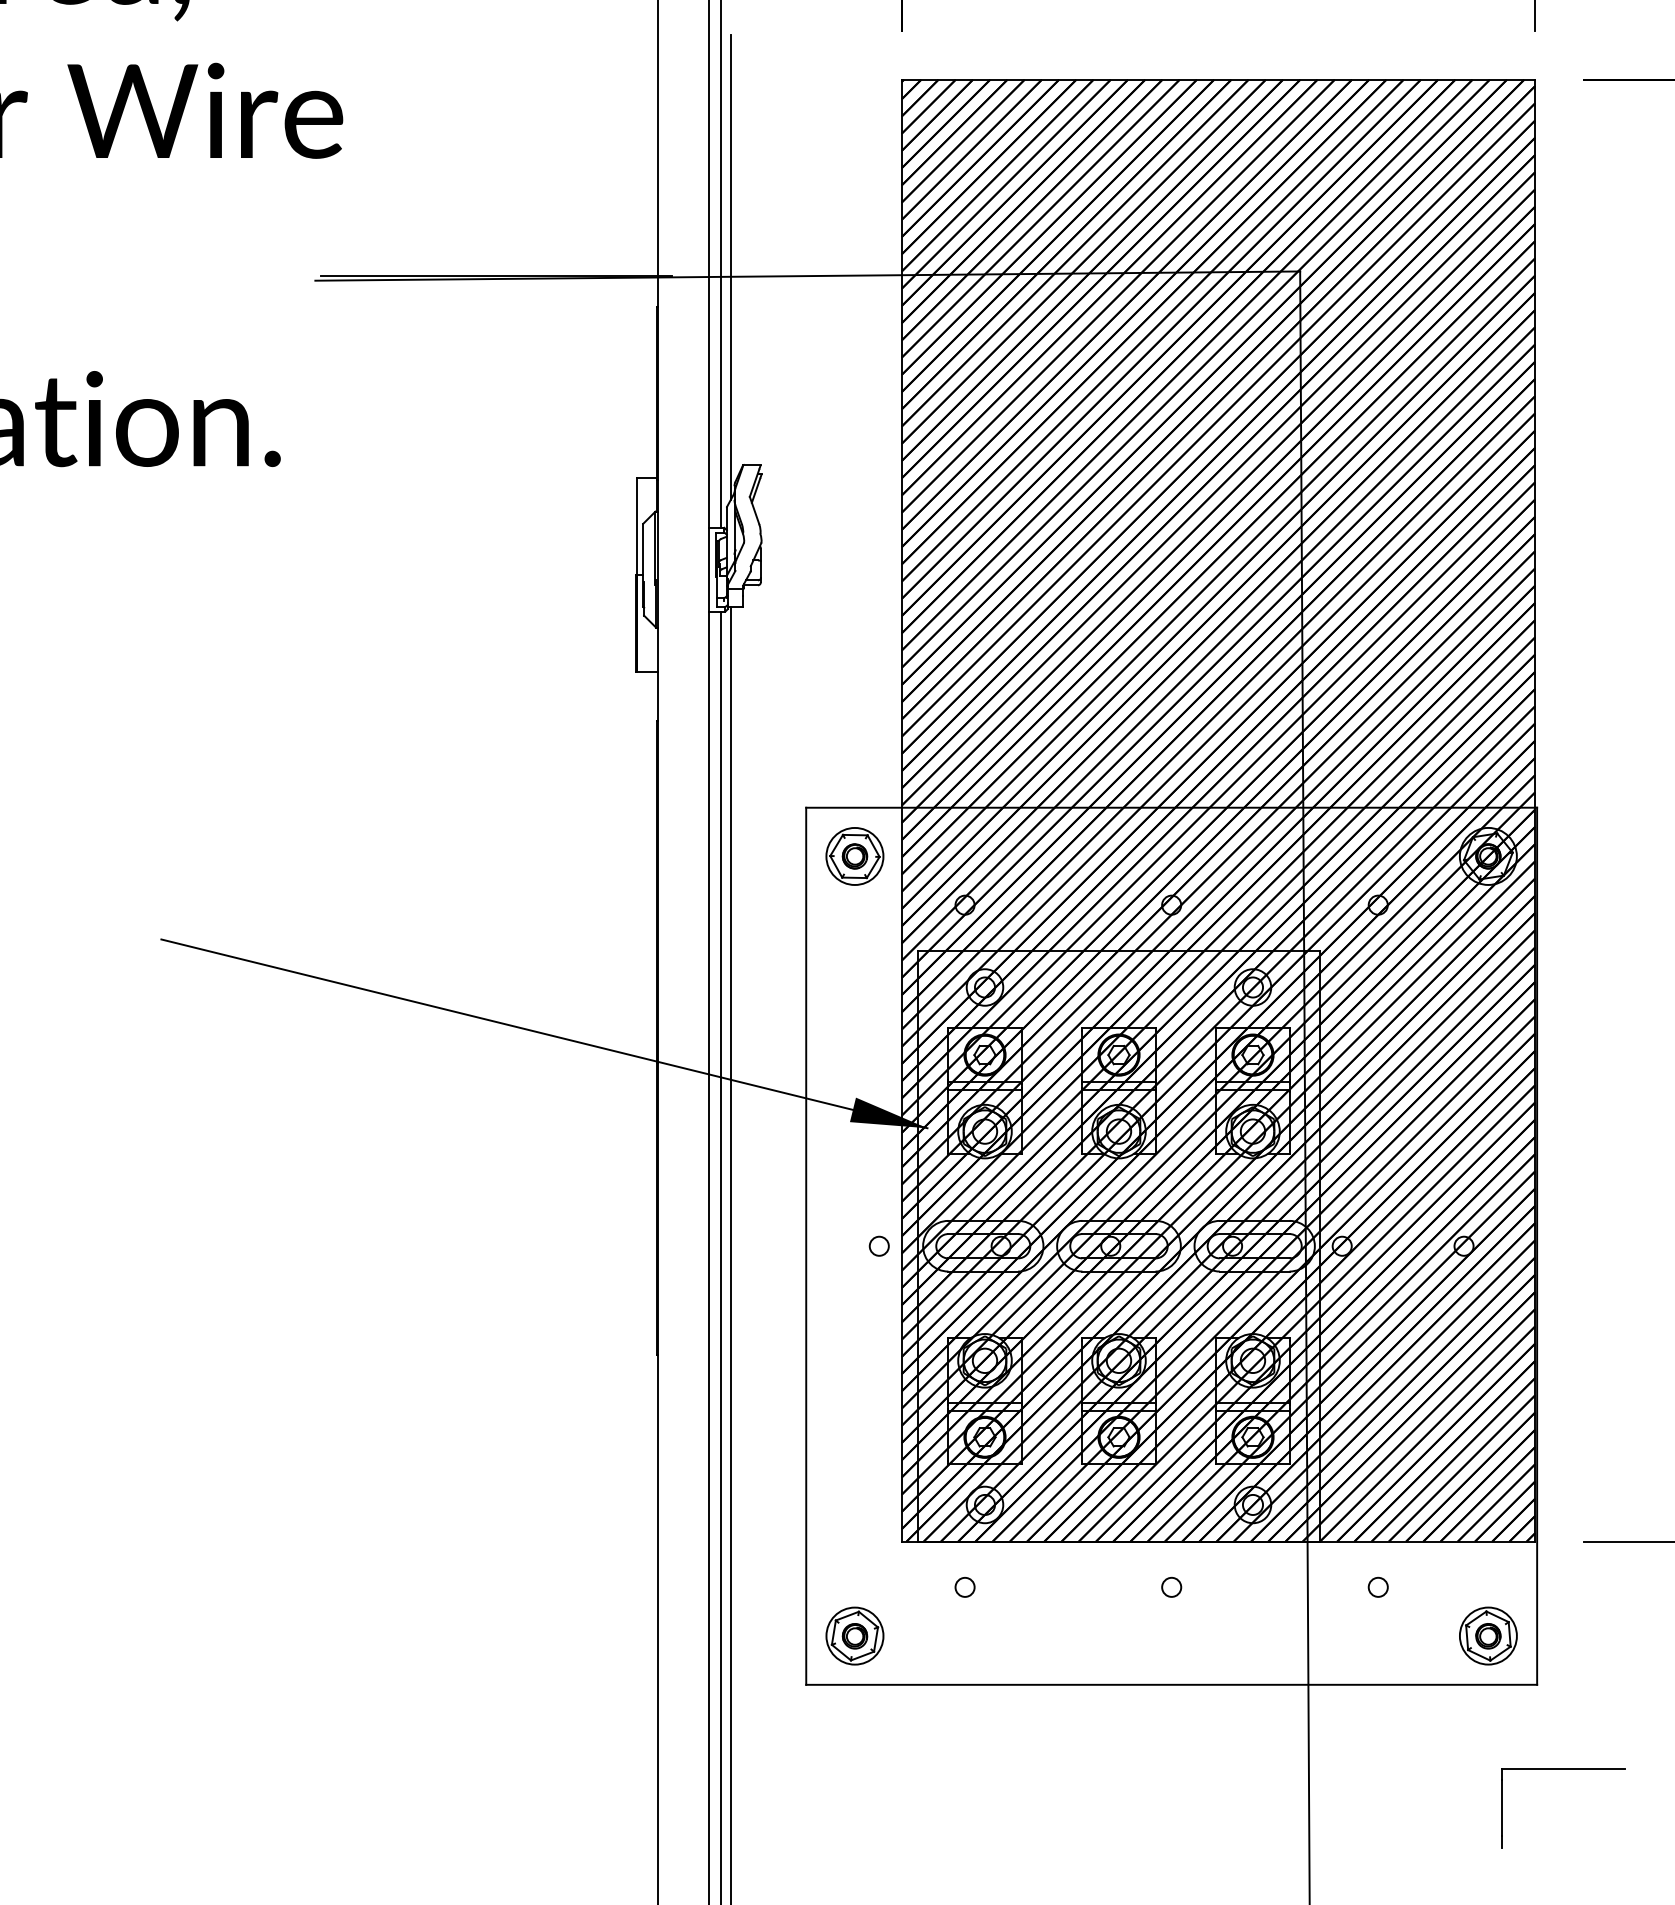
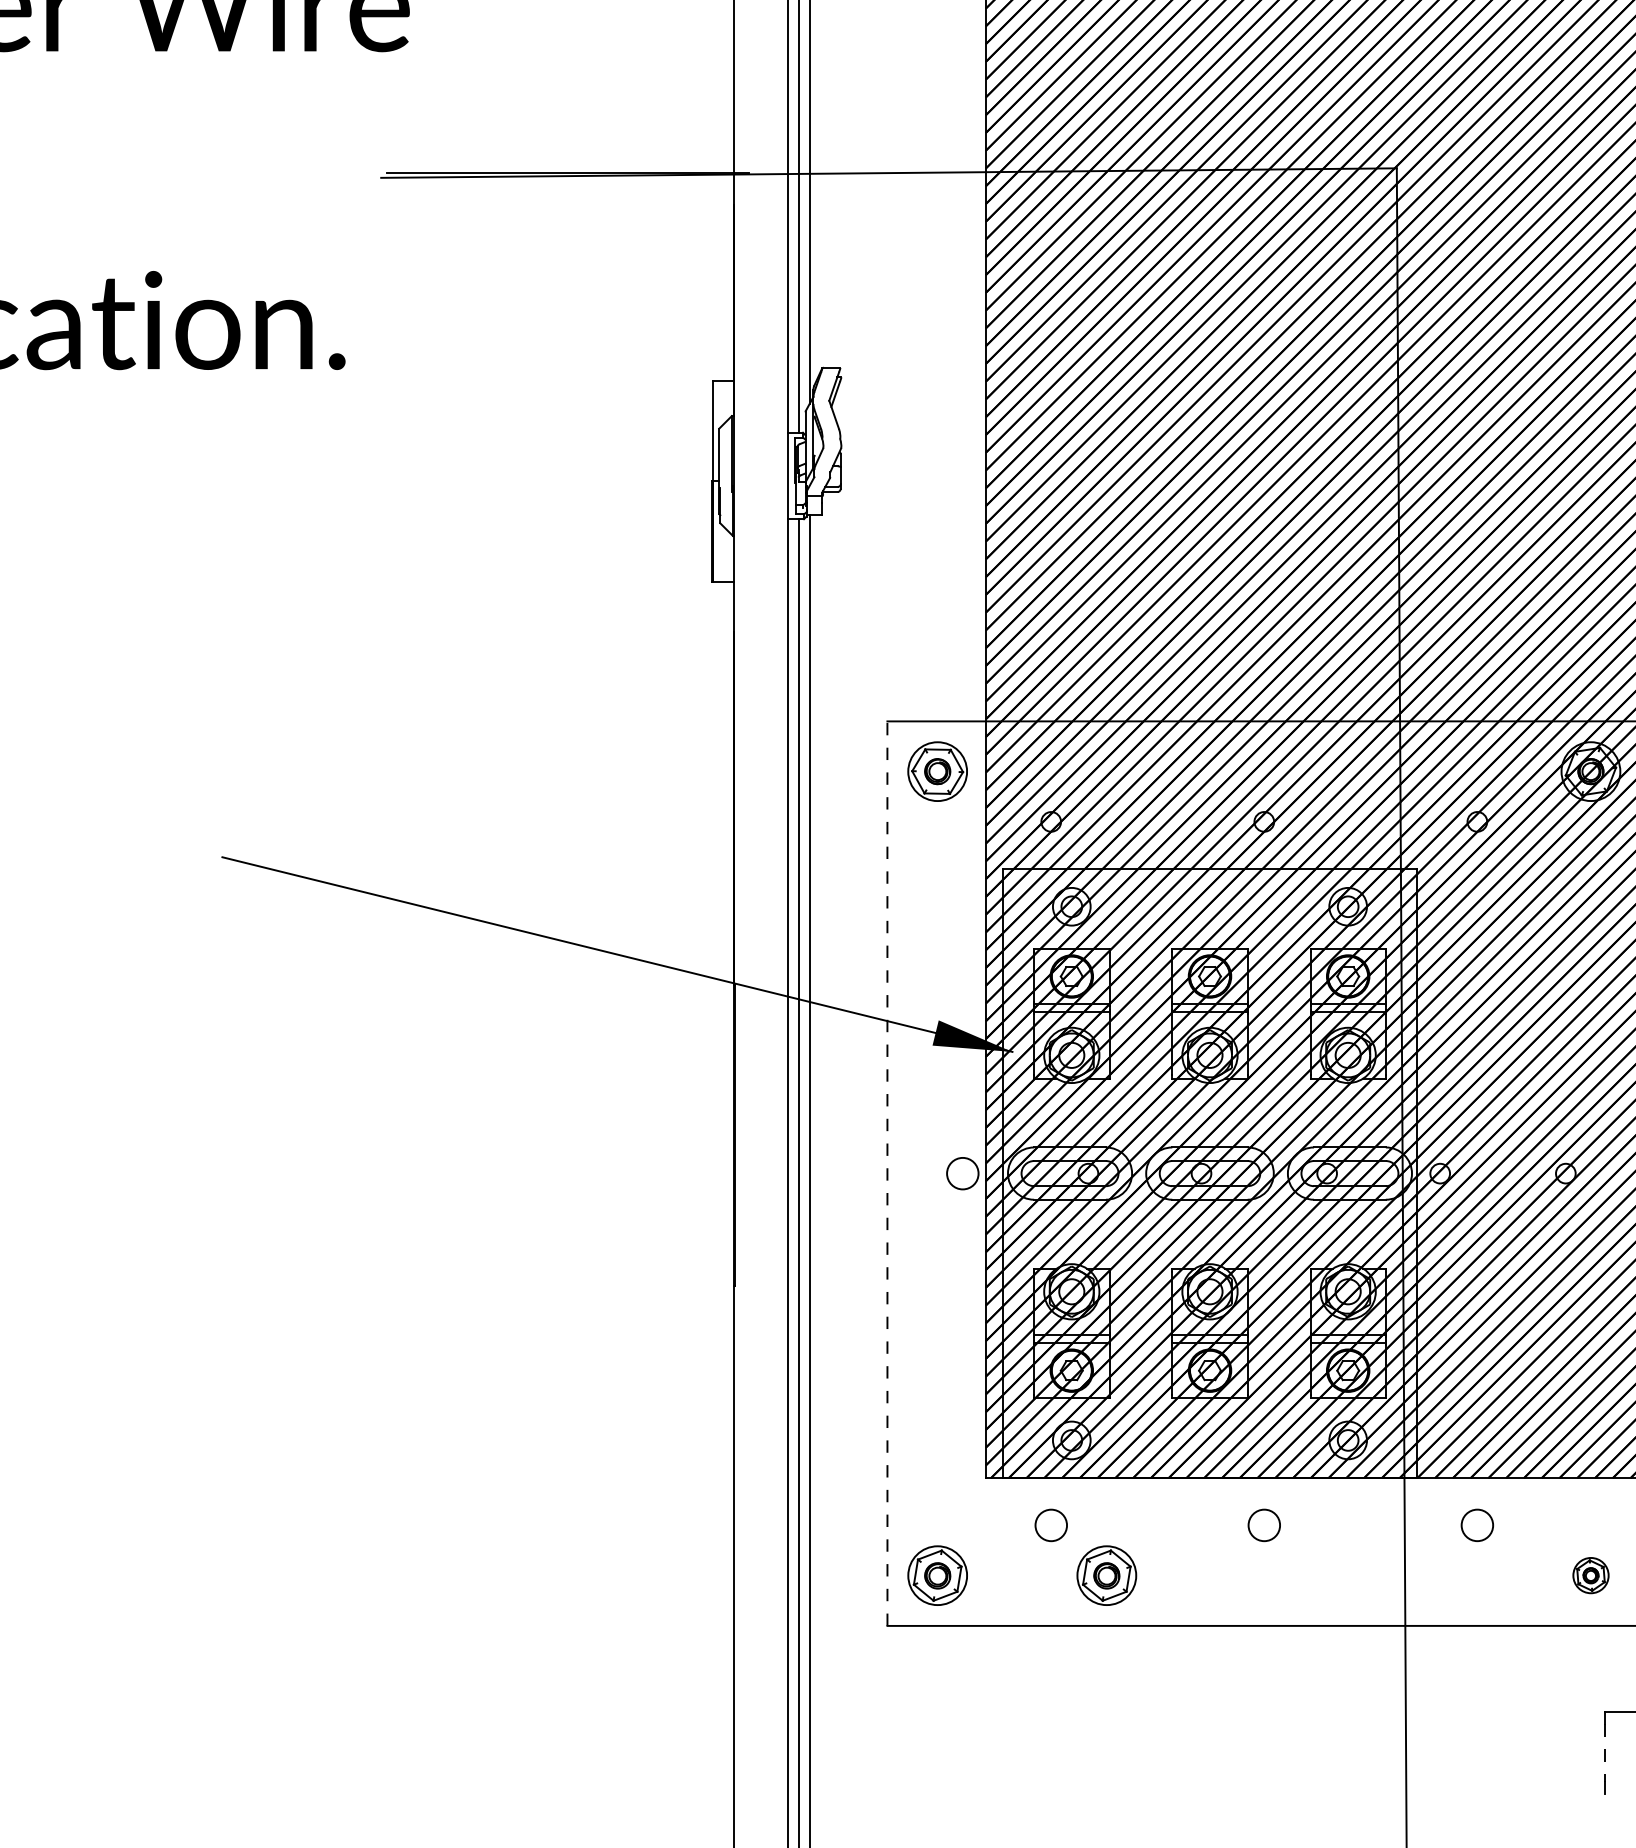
circle: (878, 1245) -> (961, 1172), size x1.6
line: (806, 1246) -> (887, 1173), solid -> dashed
circle: (964, 1586) -> (1050, 1524), size x1.6
circle: (1171, 1586) -> (1264, 1524), size x1.6
circle: (1377, 1586) -> (1476, 1524), size x1.6
part: (1018, 1635) -> (1106, 1575), added
part: (1488, 1635) -> (1591, 1575), size x0.6
line: (1501, 1808) -> (1604, 1753), solid -> dashed

